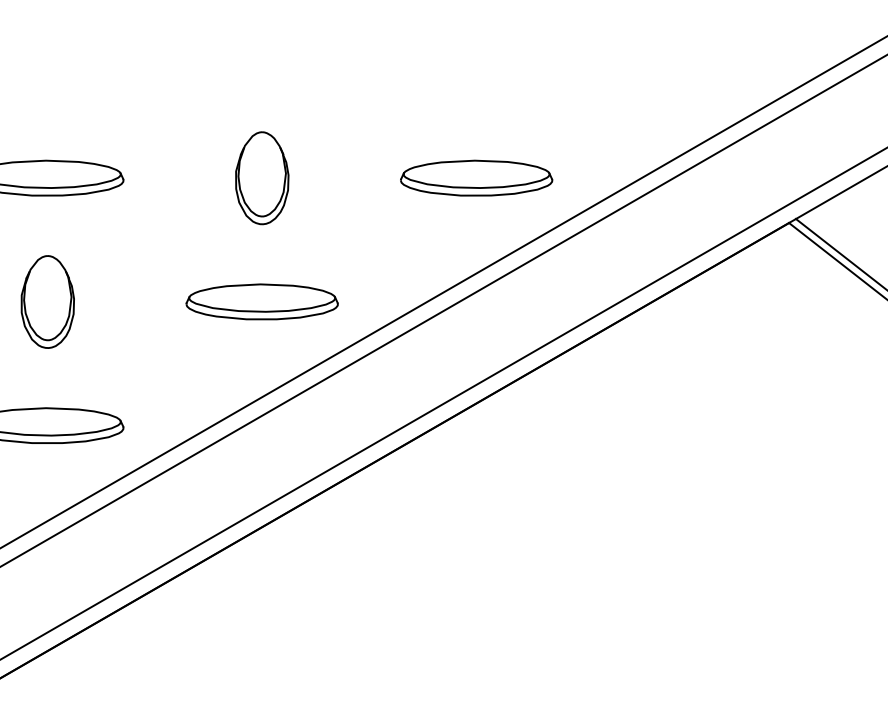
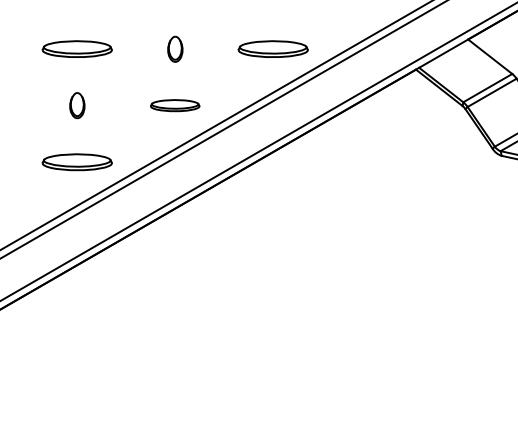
part: (262, 178) -> (175, 49), size x0.6
part: (48, 301) -> (77, 105), size x0.6
part: (260, 301) -> (174, 105), size x0.7

